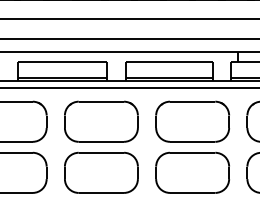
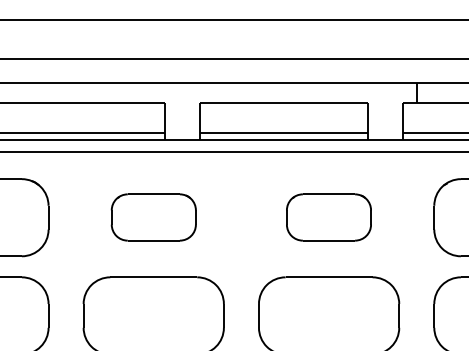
part: (101, 121) -> (153, 217), size x0.6
part: (192, 121) -> (328, 217), size x0.6

